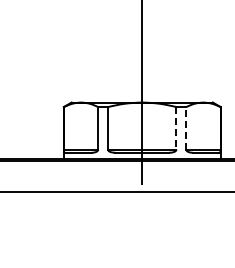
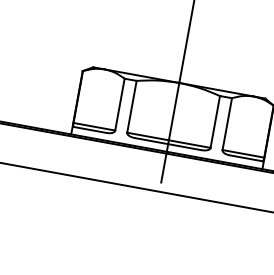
line: (186, 127) -> (227, 123), dashed -> solid
line: (176, 128) -> (215, 122), dashed -> solid

